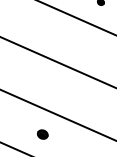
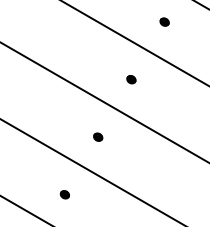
part: (81, 46) -> (131, 79), added
part: (62, 90) -> (98, 136), added
part: (42, 134) -> (64, 194), size x0.62

